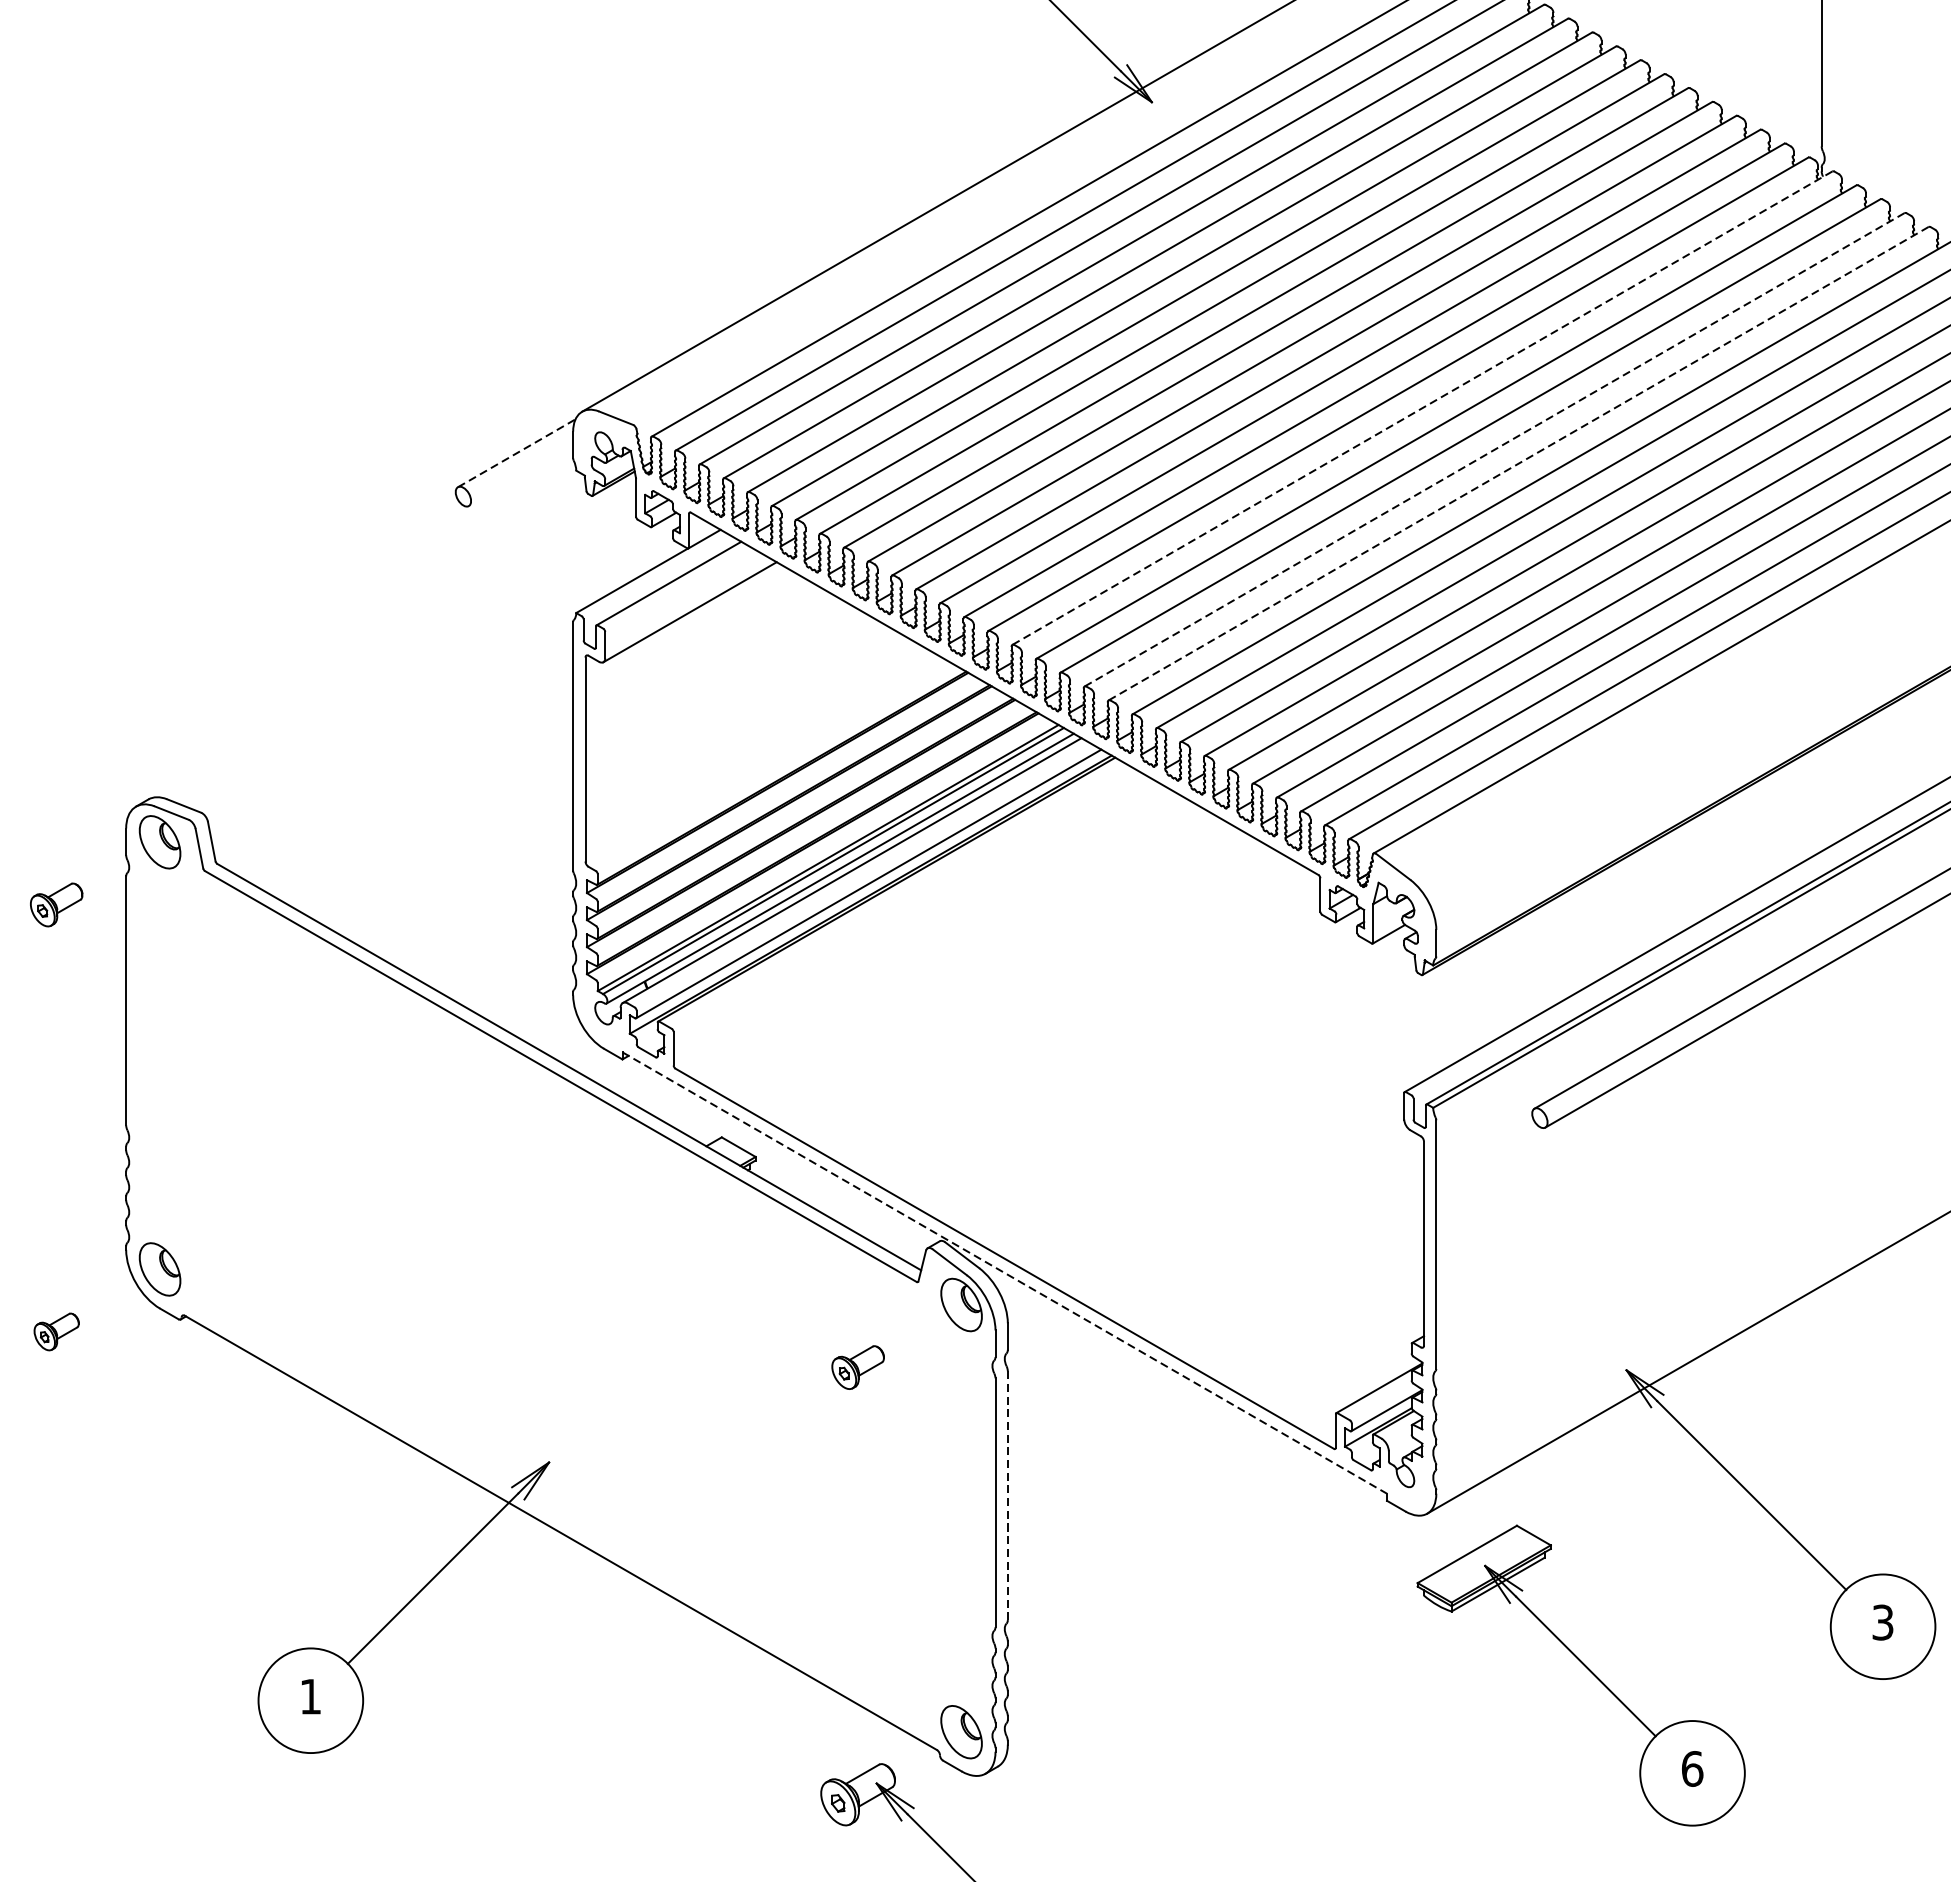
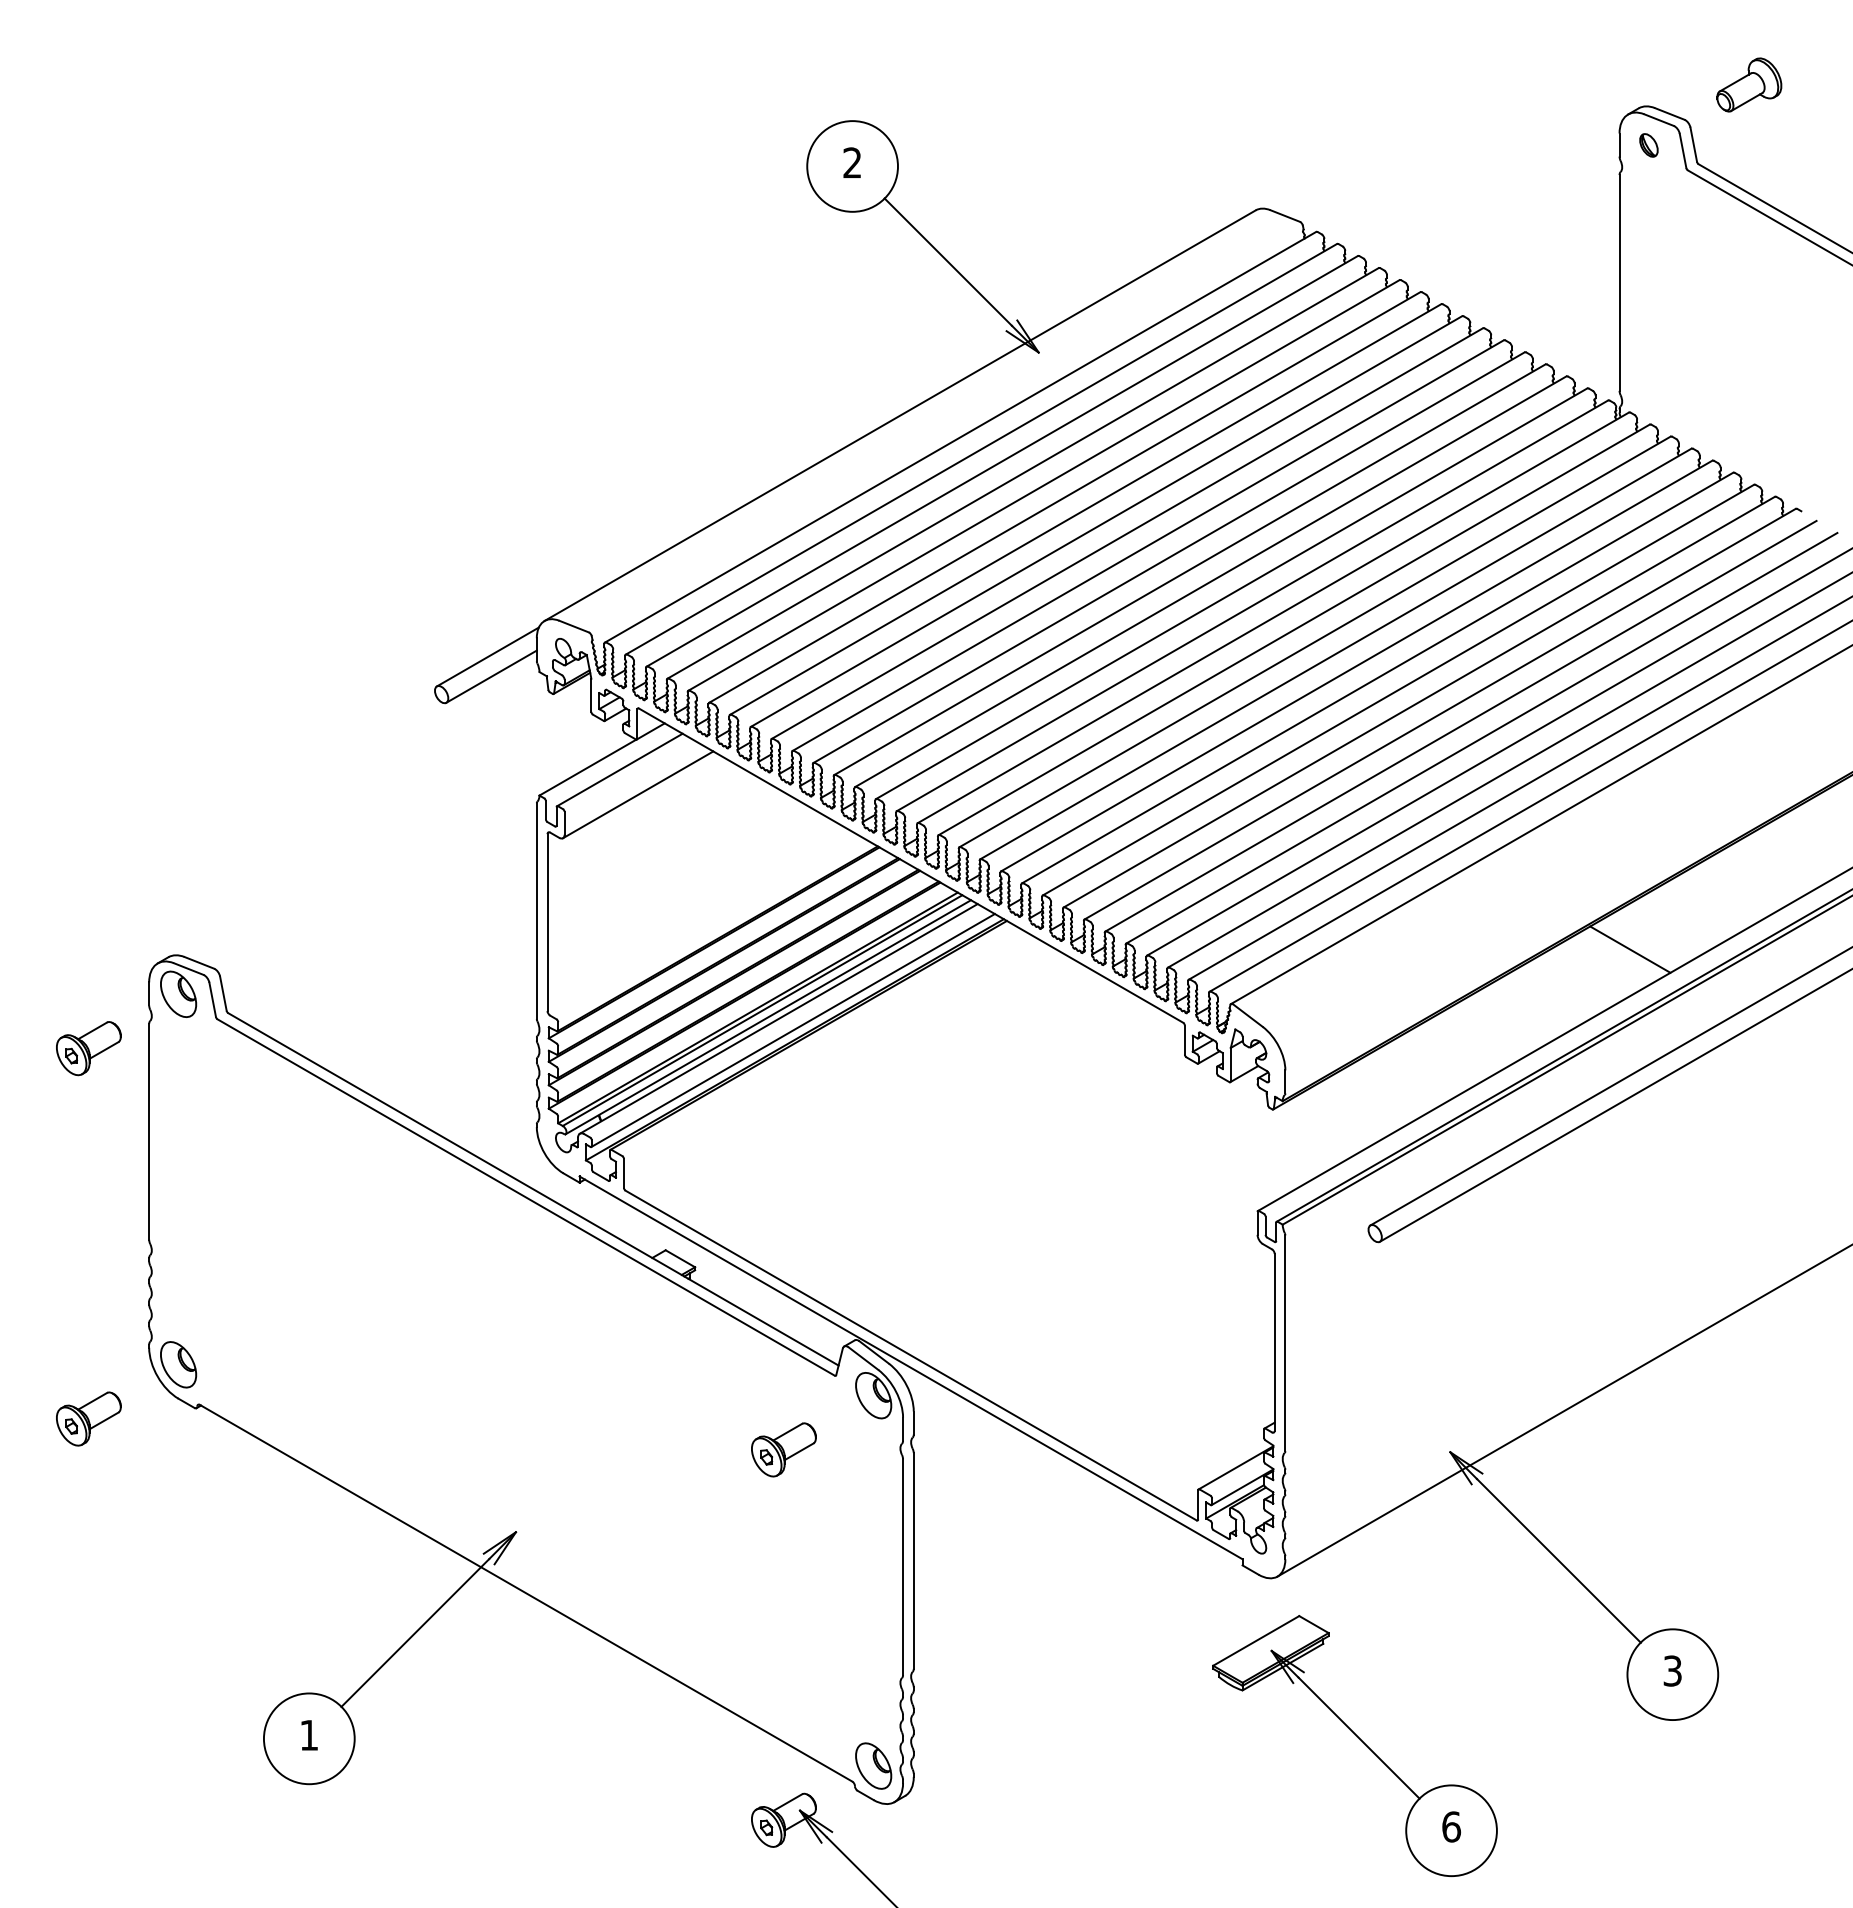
line: (1422, 407) -> (1273, 617), dashed -> solid
line: (1494, 449) -> (1335, 653), dashed -> solid
line: (516, 453) -> (487, 657), dashed -> solid
line: (1518, 464) -> (1356, 666), dashed -> solid
line: (520, 475) -> (491, 676), added
line: (1834, 790) -> (1630, 949), added
part: (56, 904) -> (88, 1048), size x1.43
line: (1005, 1272) -> (911, 1367), dashed -> solid
part: (56, 1331) -> (88, 1418), size x1.67
part: (857, 1367) -> (783, 1449), size x1.43
line: (1007, 1495) -> (913, 1560), dashed -> solid
part: (1586, 1668) -> (1359, 1739), moved

